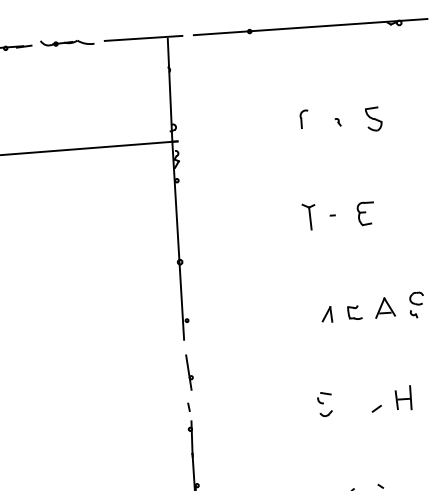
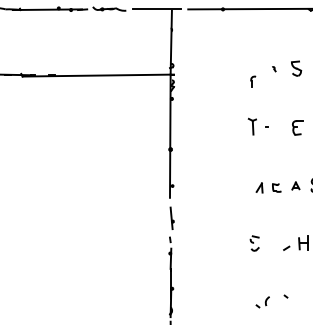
part: (304, 118) -> (253, 81), moved
part: (365, 212) -> (297, 127), moved
part: (384, 306) -> (295, 185), size x0.6

